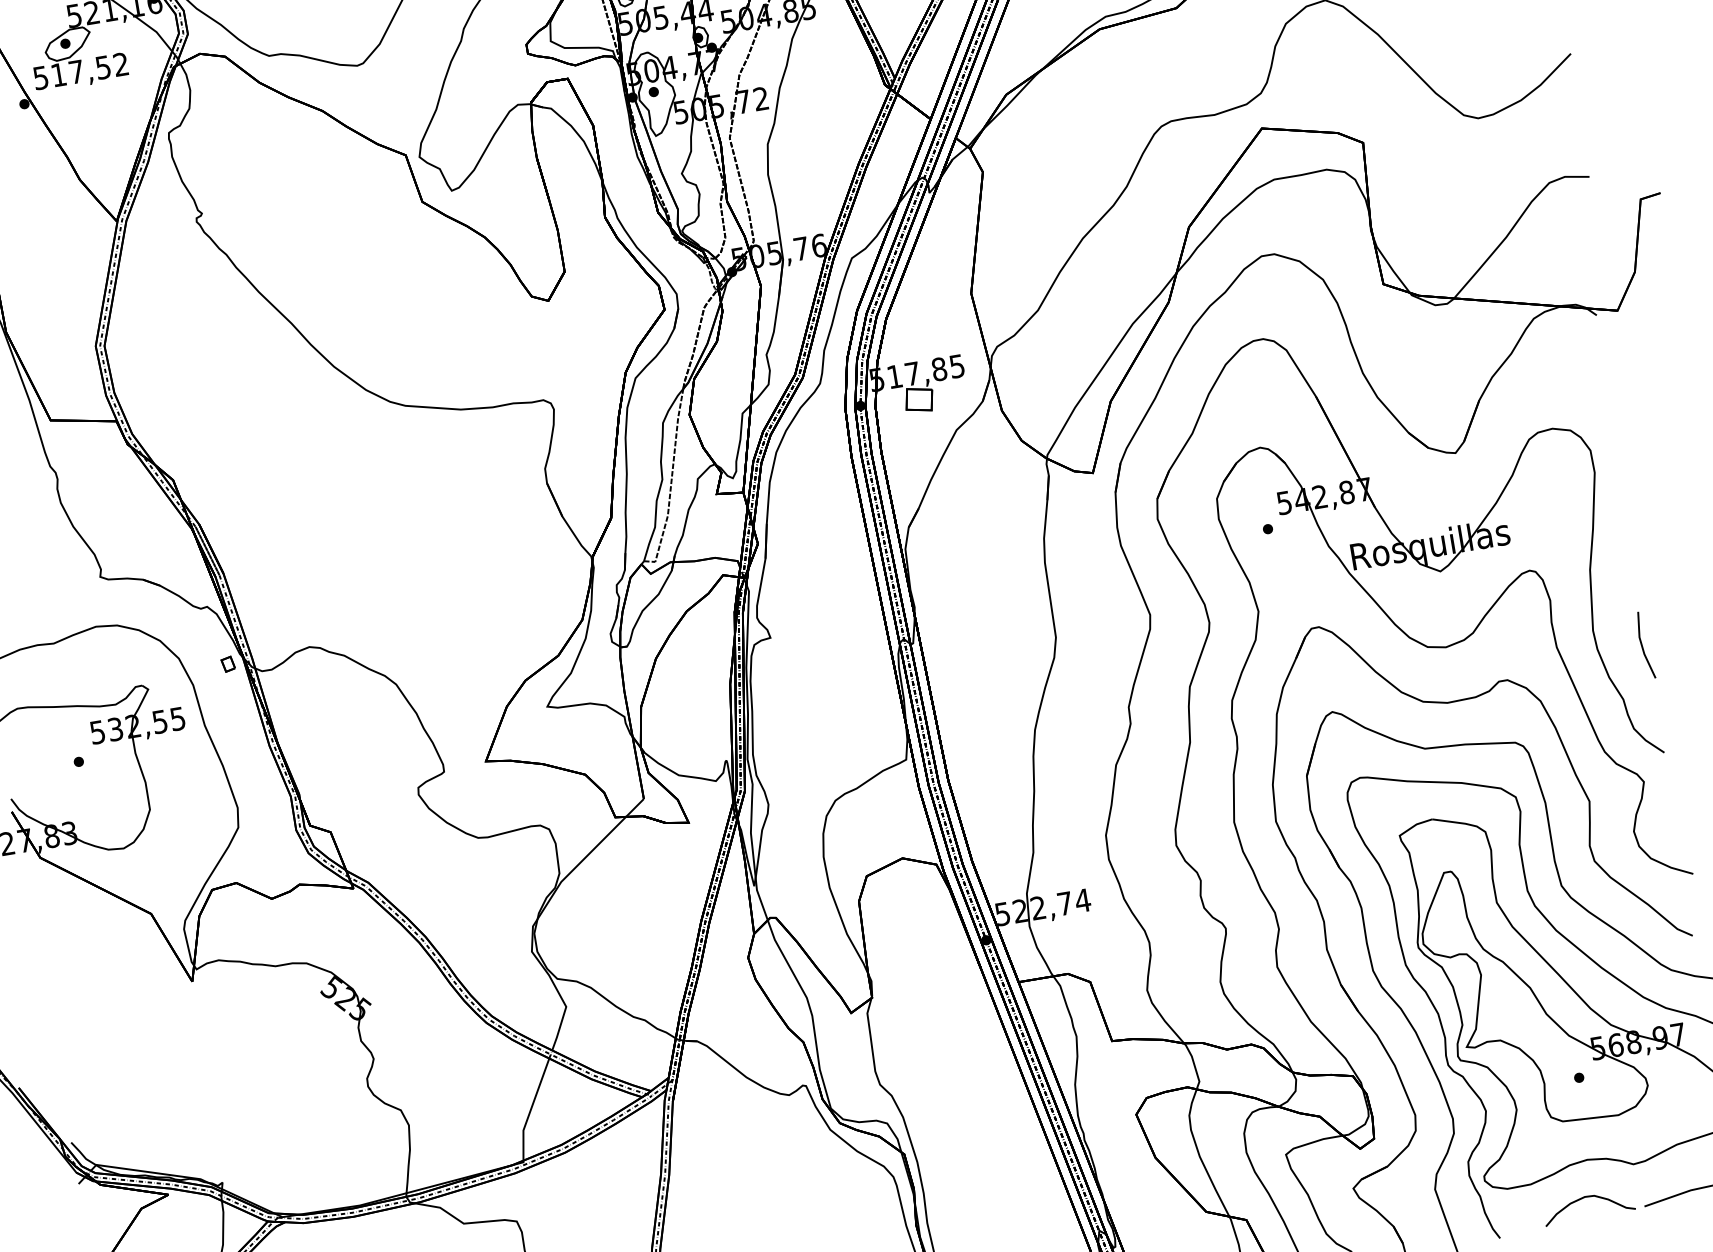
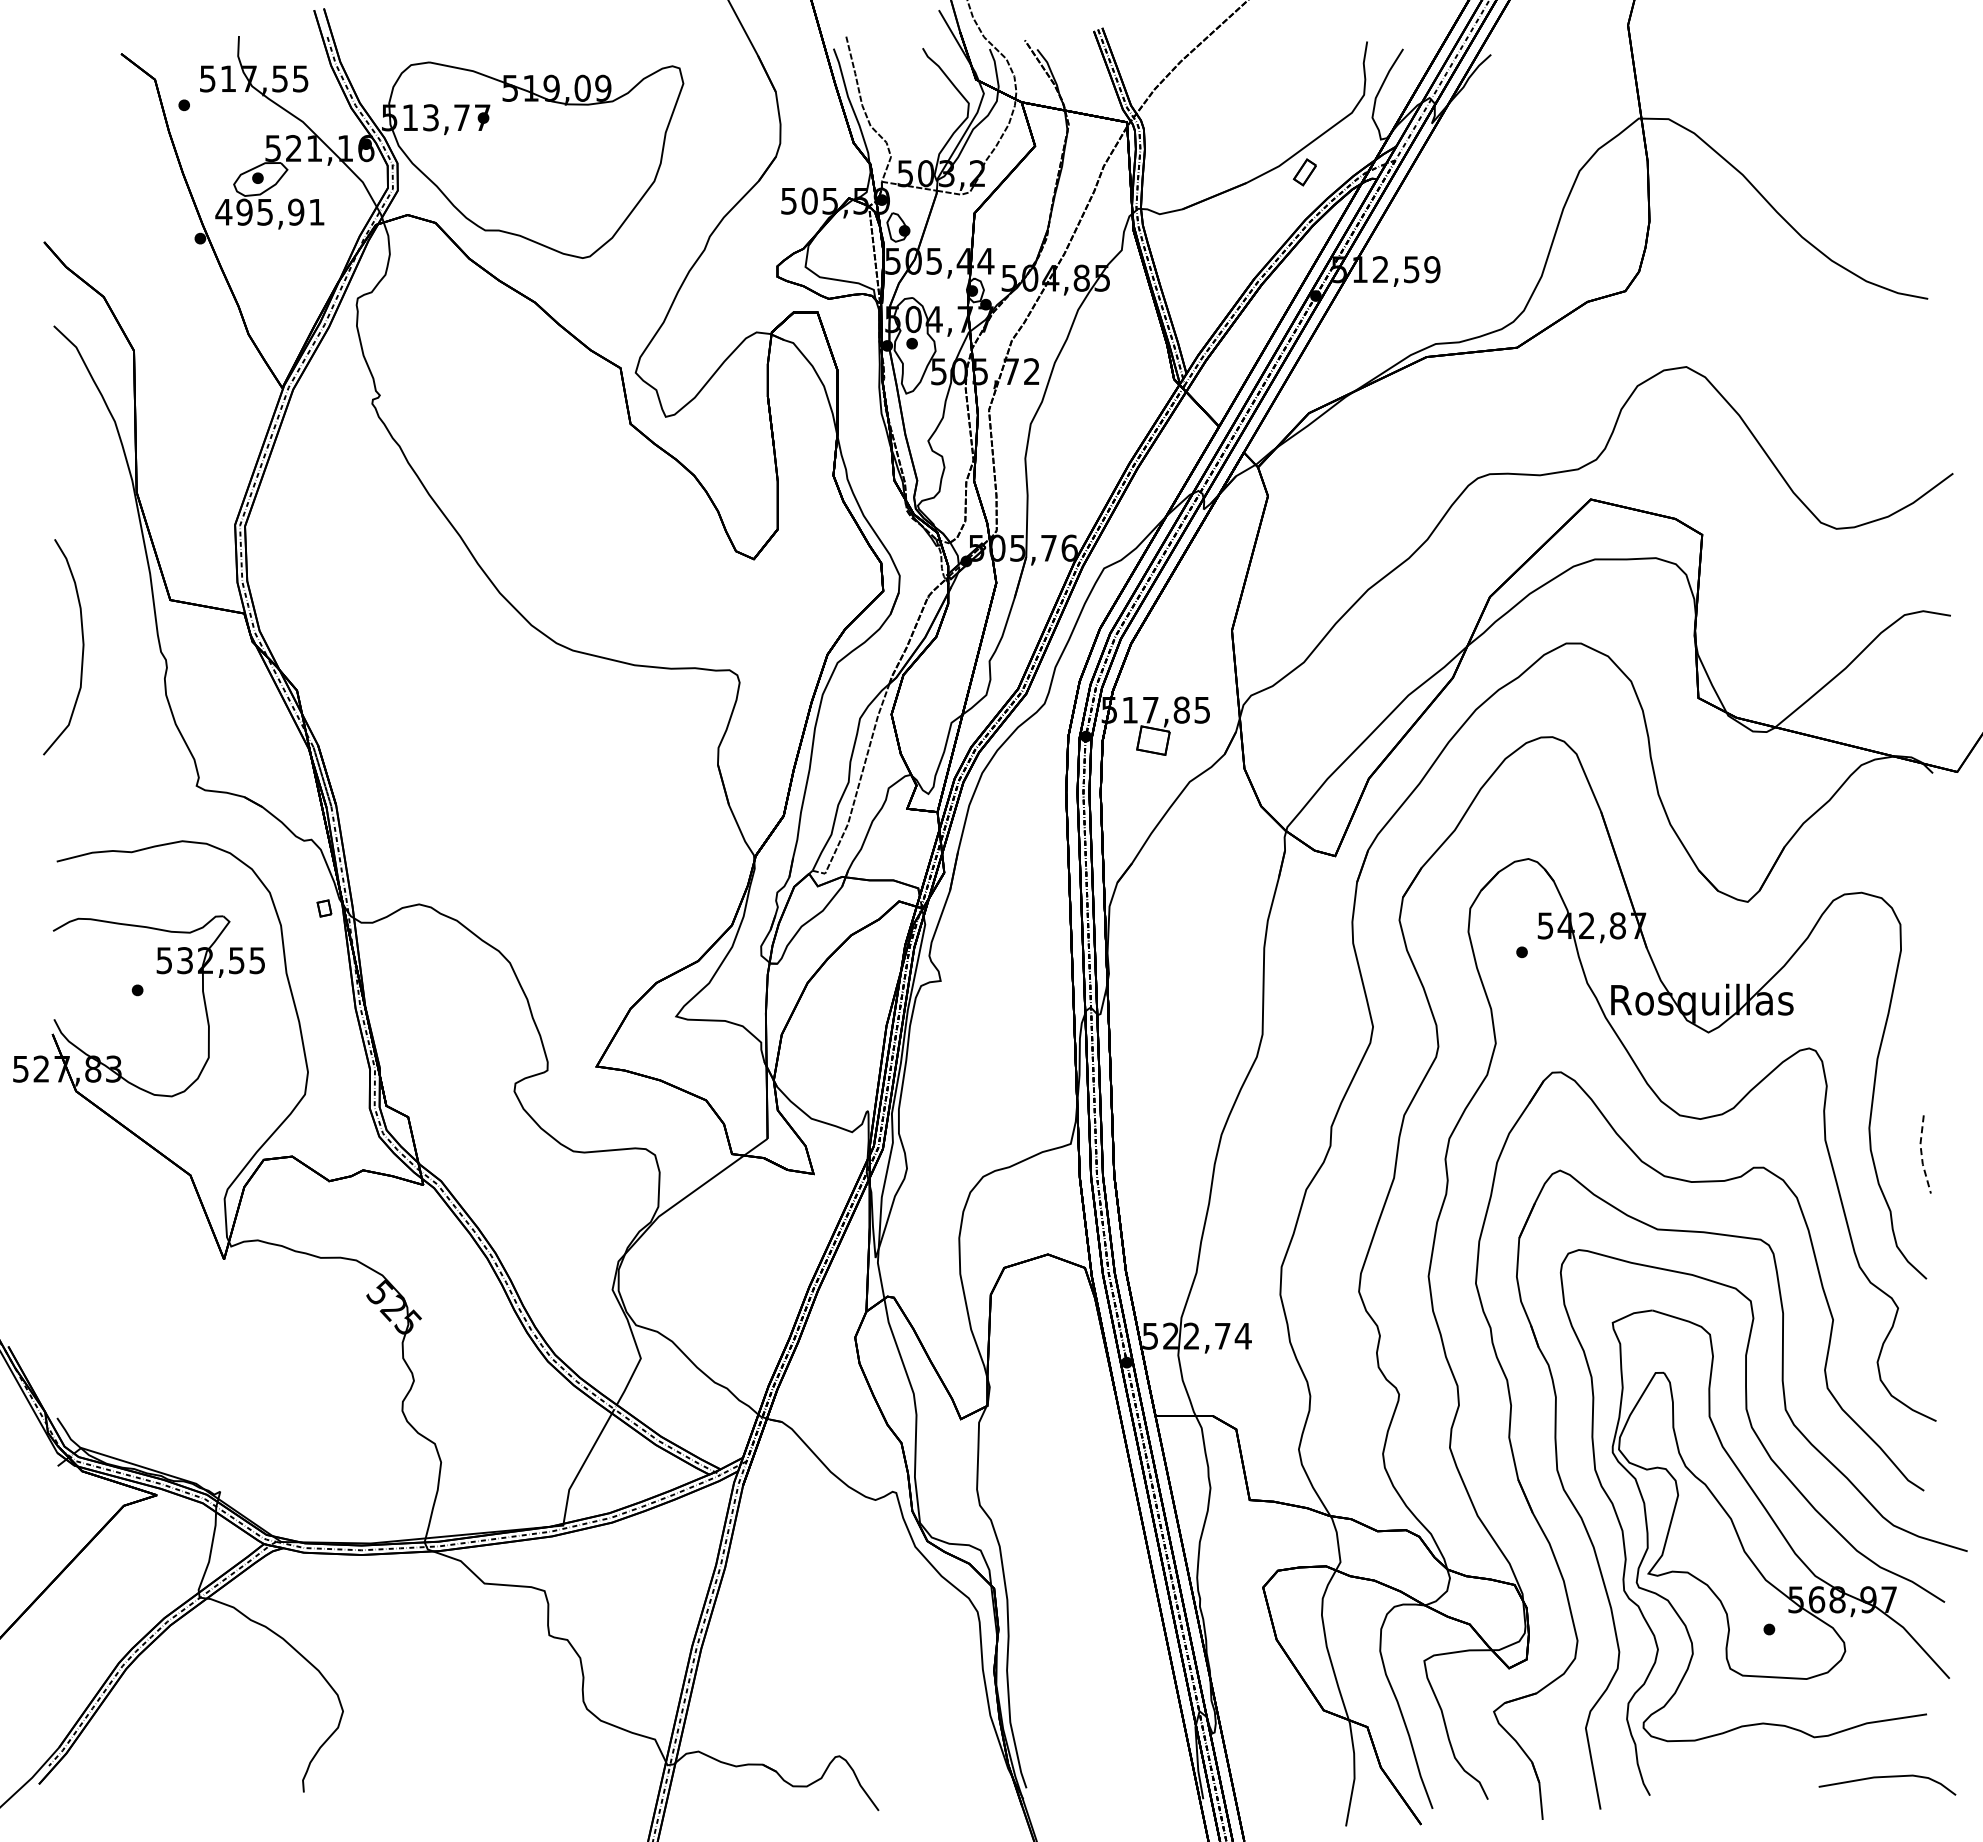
text: (80, 70) -> (269, 211), 517,52 -> 495,91
line: (1642, 646) -> (1921, 1155), solid -> dashed
curve: (1584, 1198) -> (1752, 1766), removed

